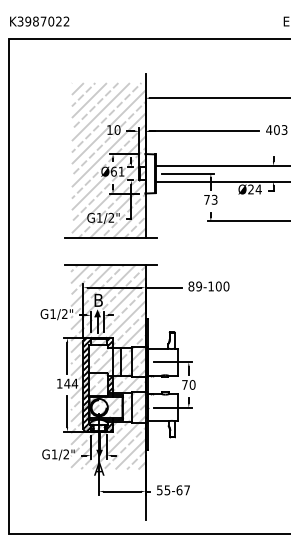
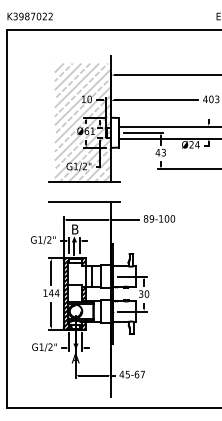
text: (206, 199) -> (157, 152), 73 -> 43
hatch: (108, 366) -> (82, 280), removed
text: (184, 384) -> (140, 293), 70 -> 30
text: (159, 490) -> (121, 374), 55-67 -> 45-67

